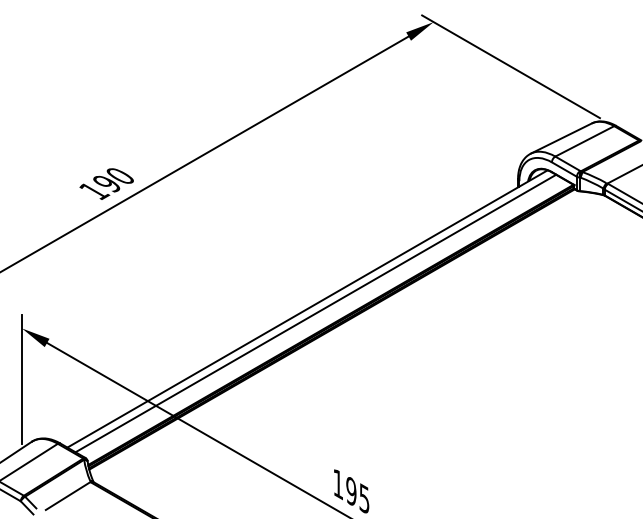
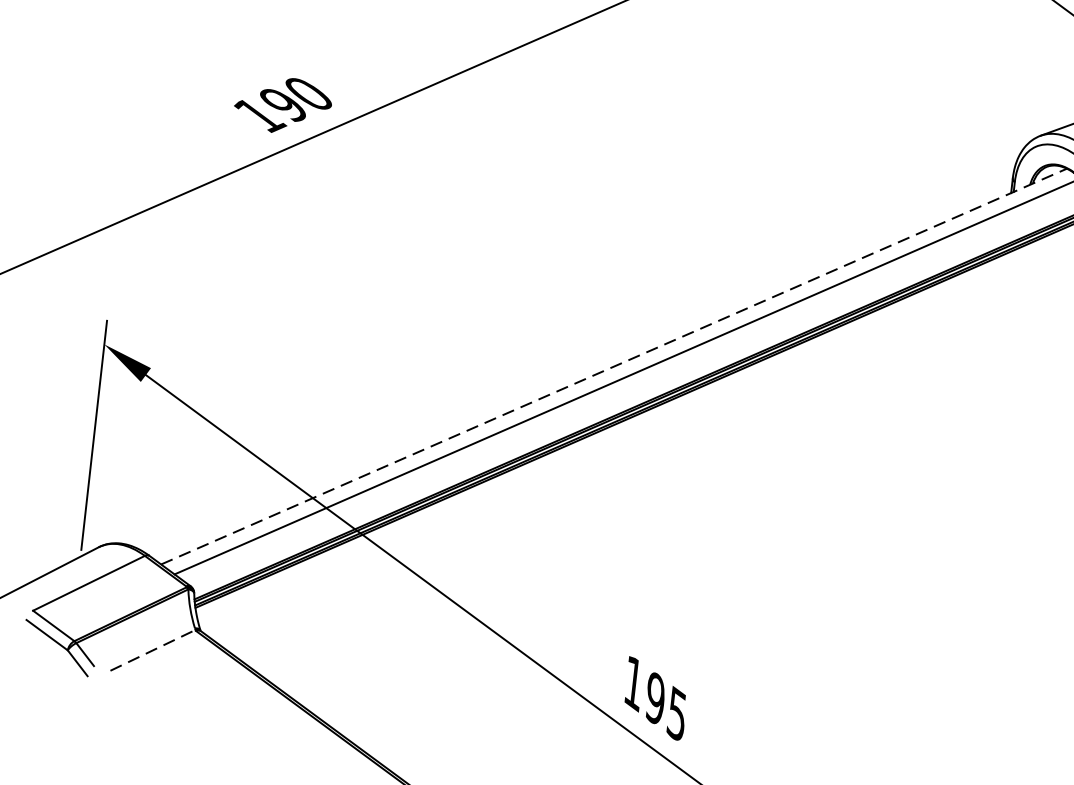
line: (307, 308) -> (614, 365), solid -> dashed
line: (68, 495) -> (153, 649), solid -> dashed

